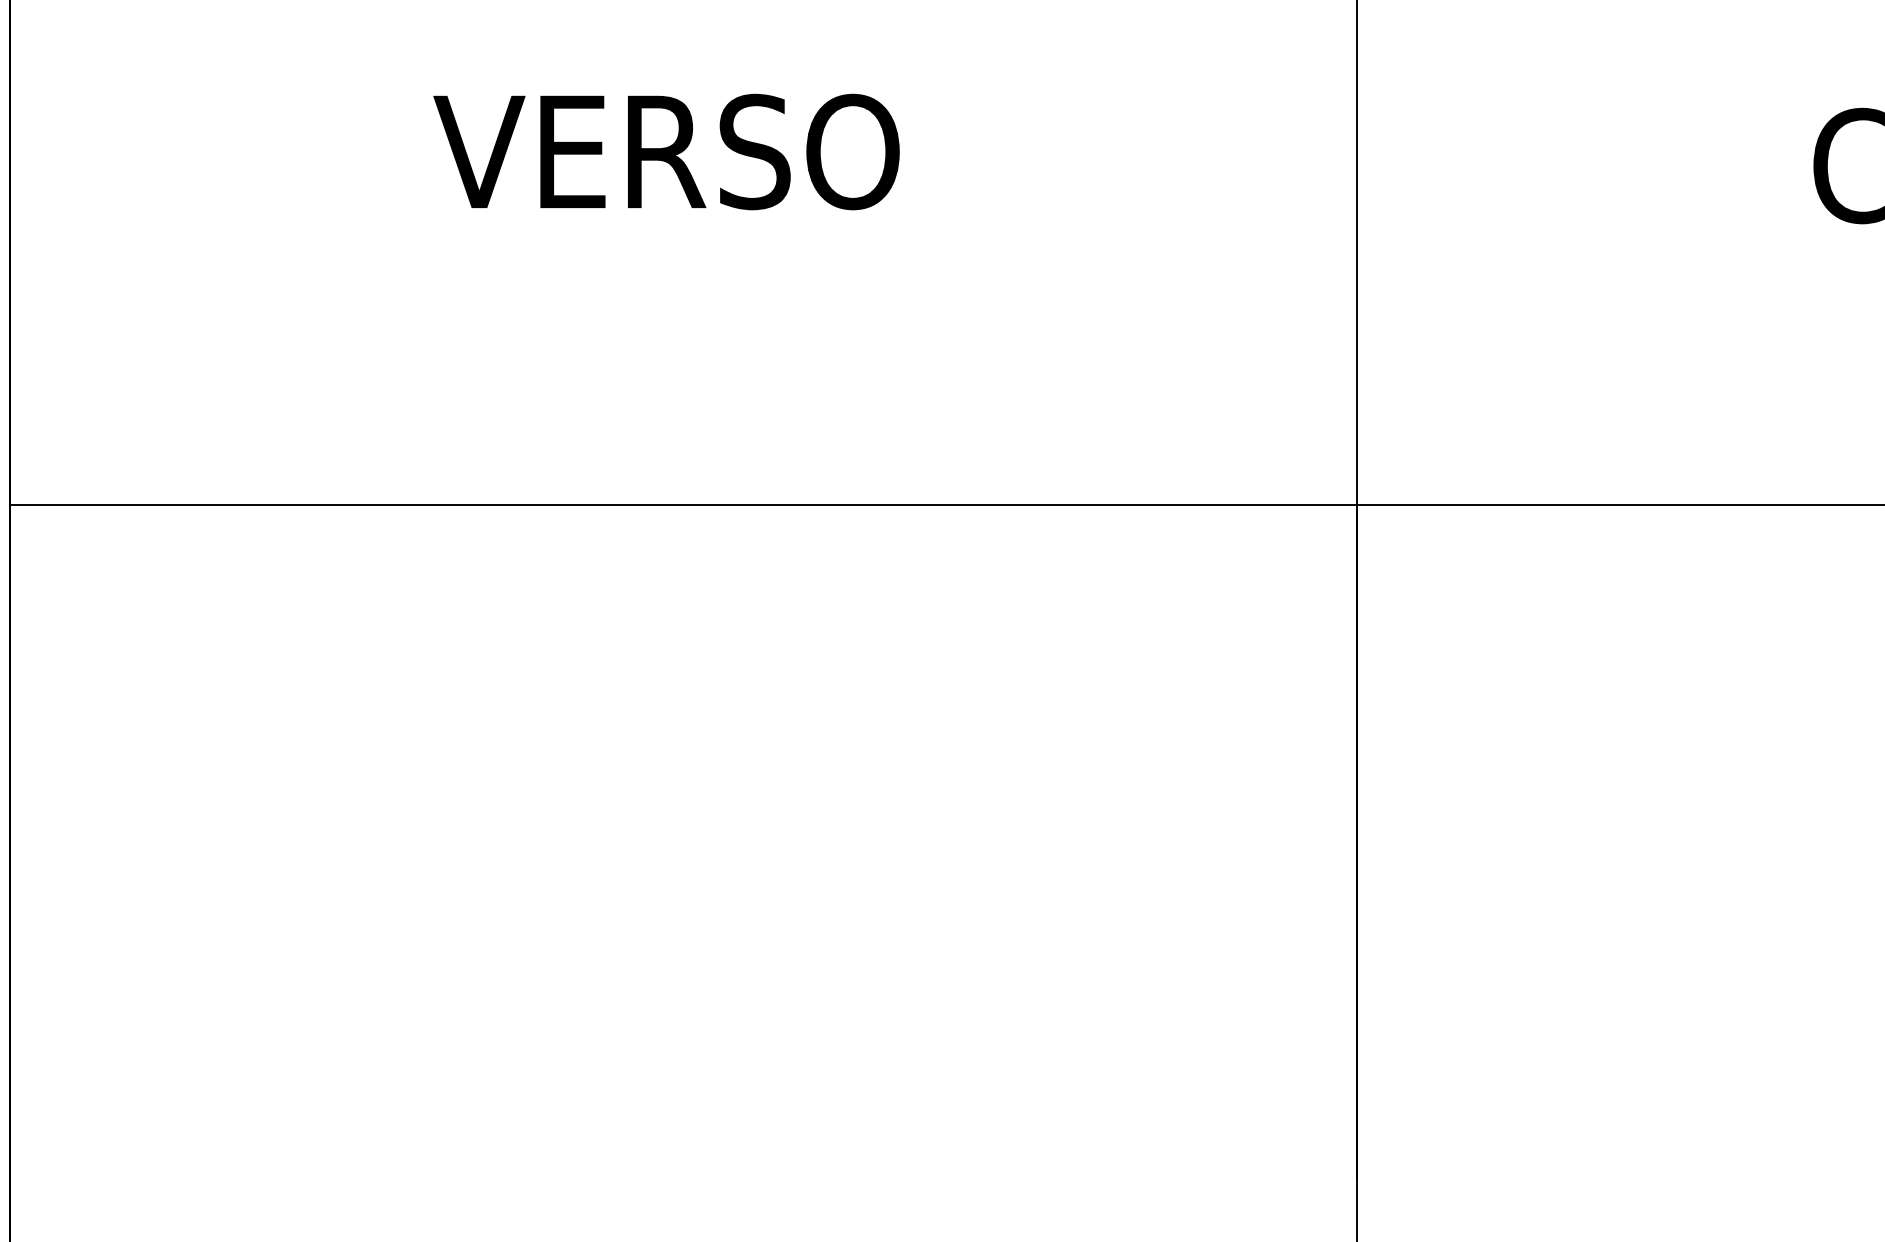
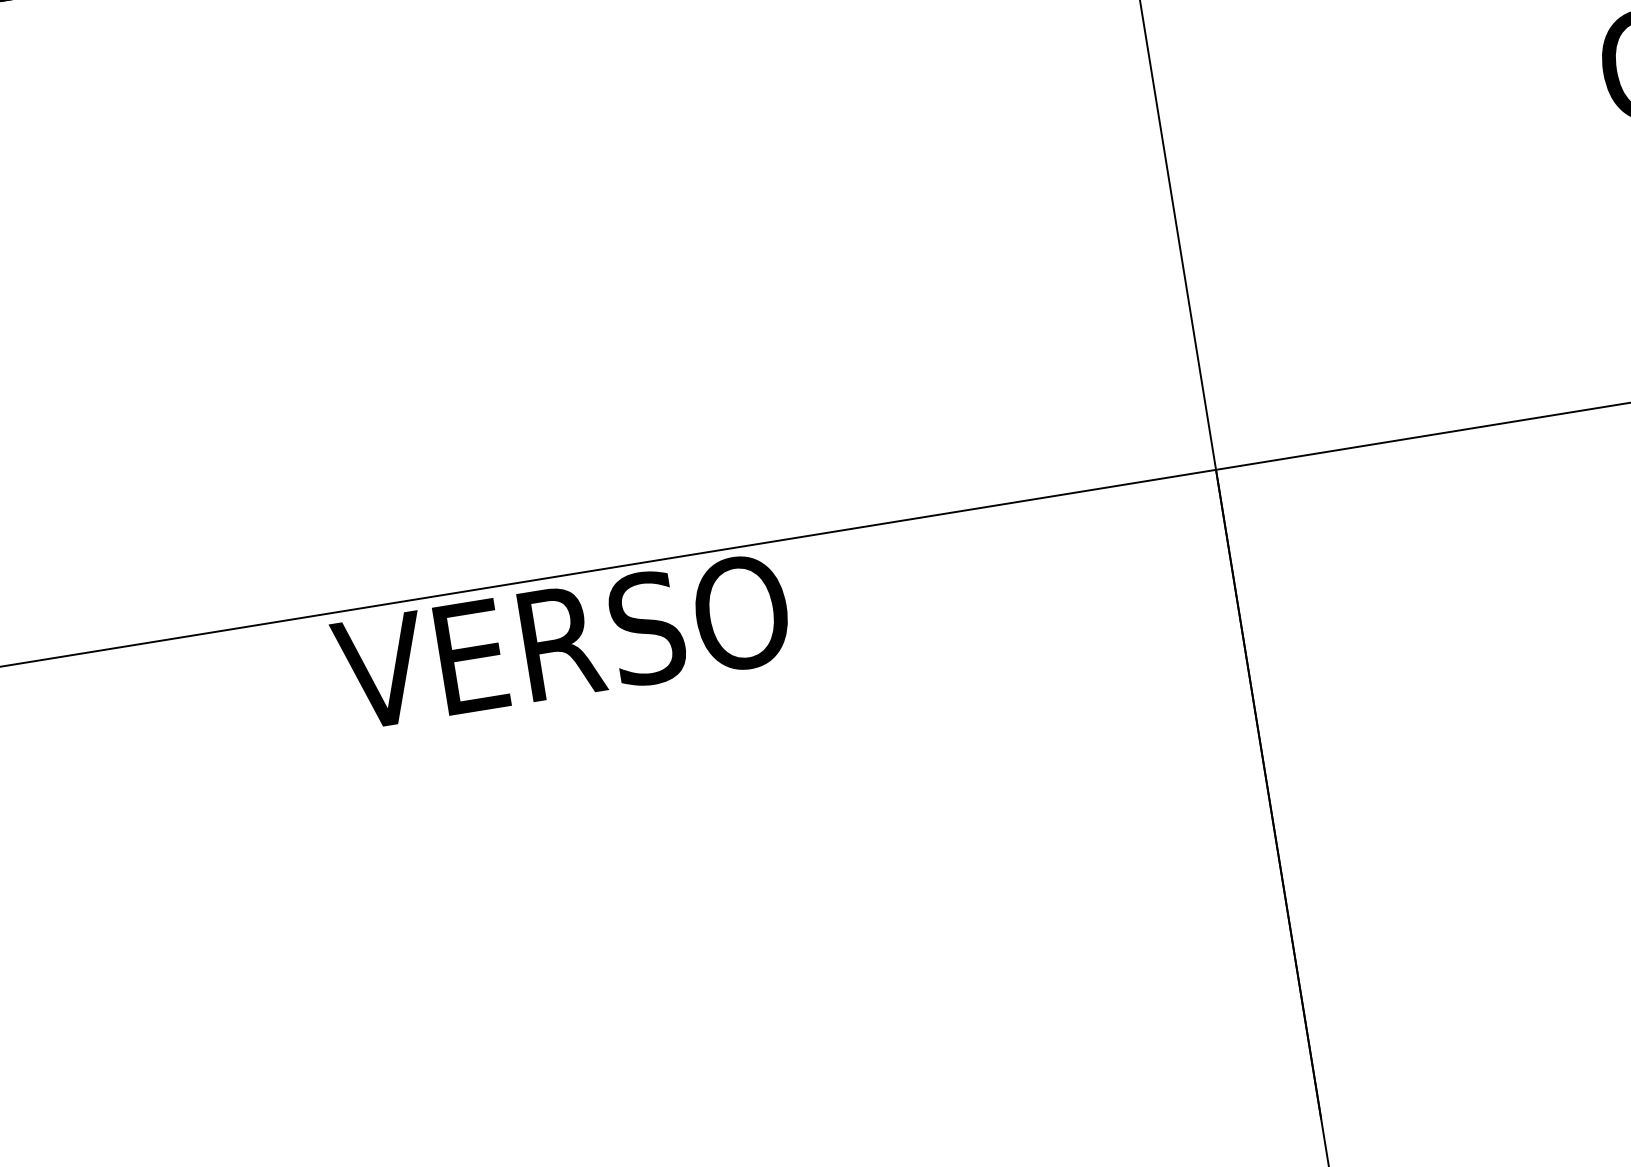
text: (666, 151) -> (561, 641), moved

